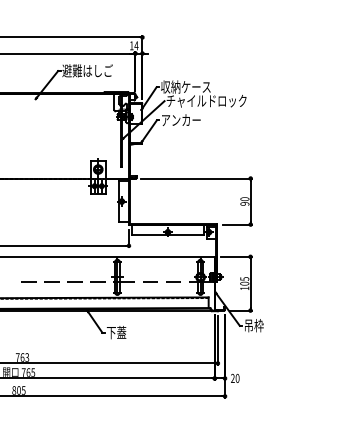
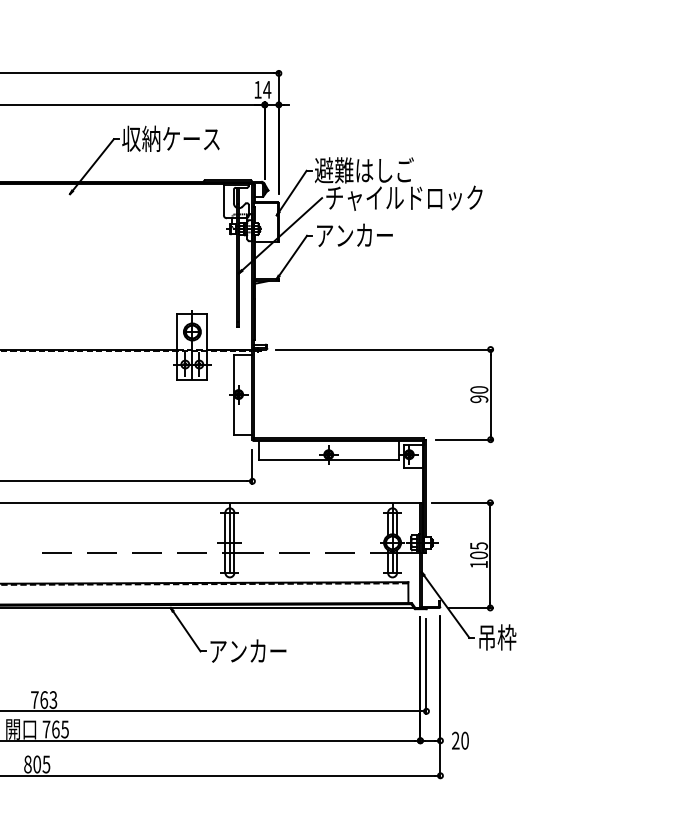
text: (87, 70) -> (171, 138), 避難はしご -> 収納ケース
text: (186, 86) -> (365, 169), 収納ケース -> 避難はしご
text: (126, 332) -> (247, 650), 下蓋 -> アンカー

